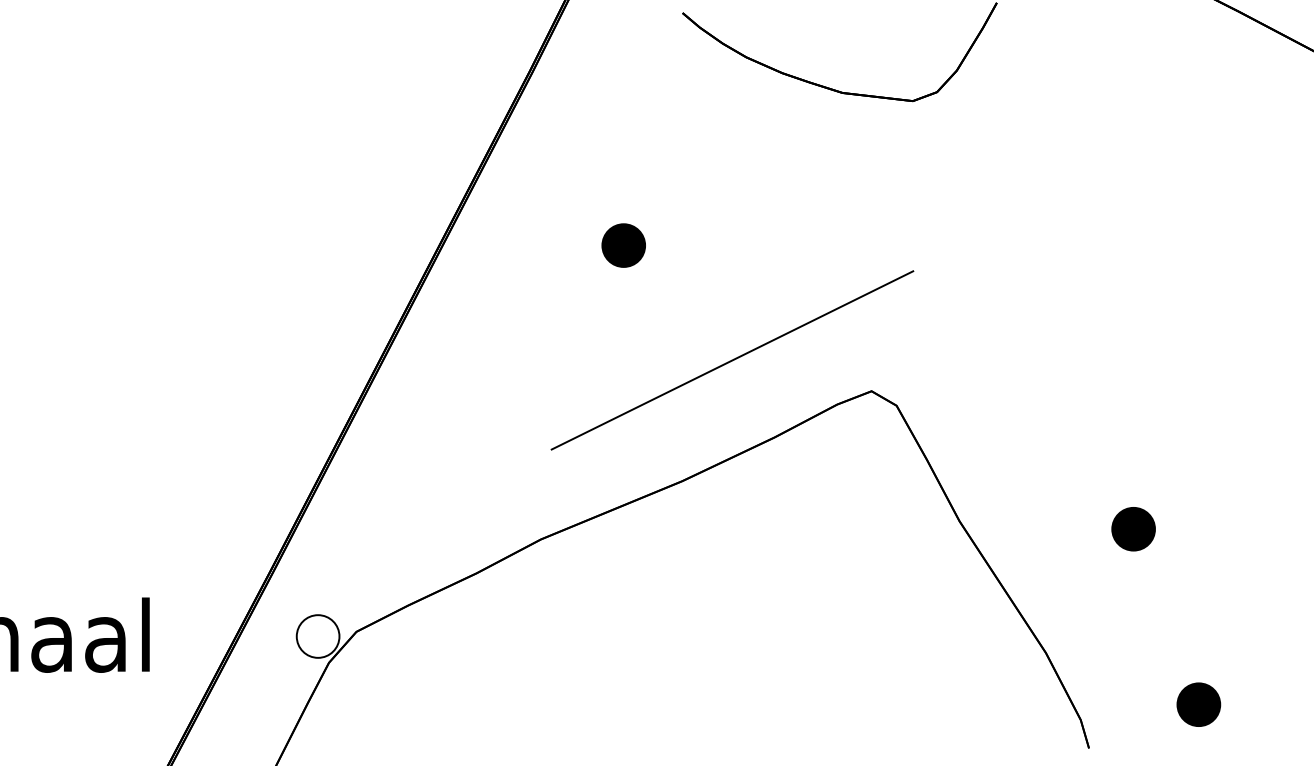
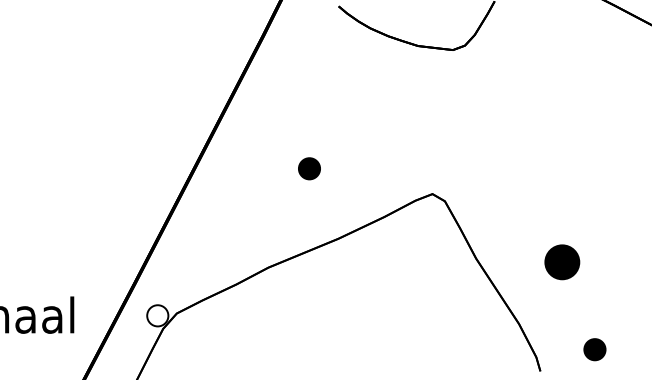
part: (623, 244) -> (309, 168), moved
line: (732, 359) -> (363, 178), removed
part: (1133, 529) -> (562, 262), size x1.6

